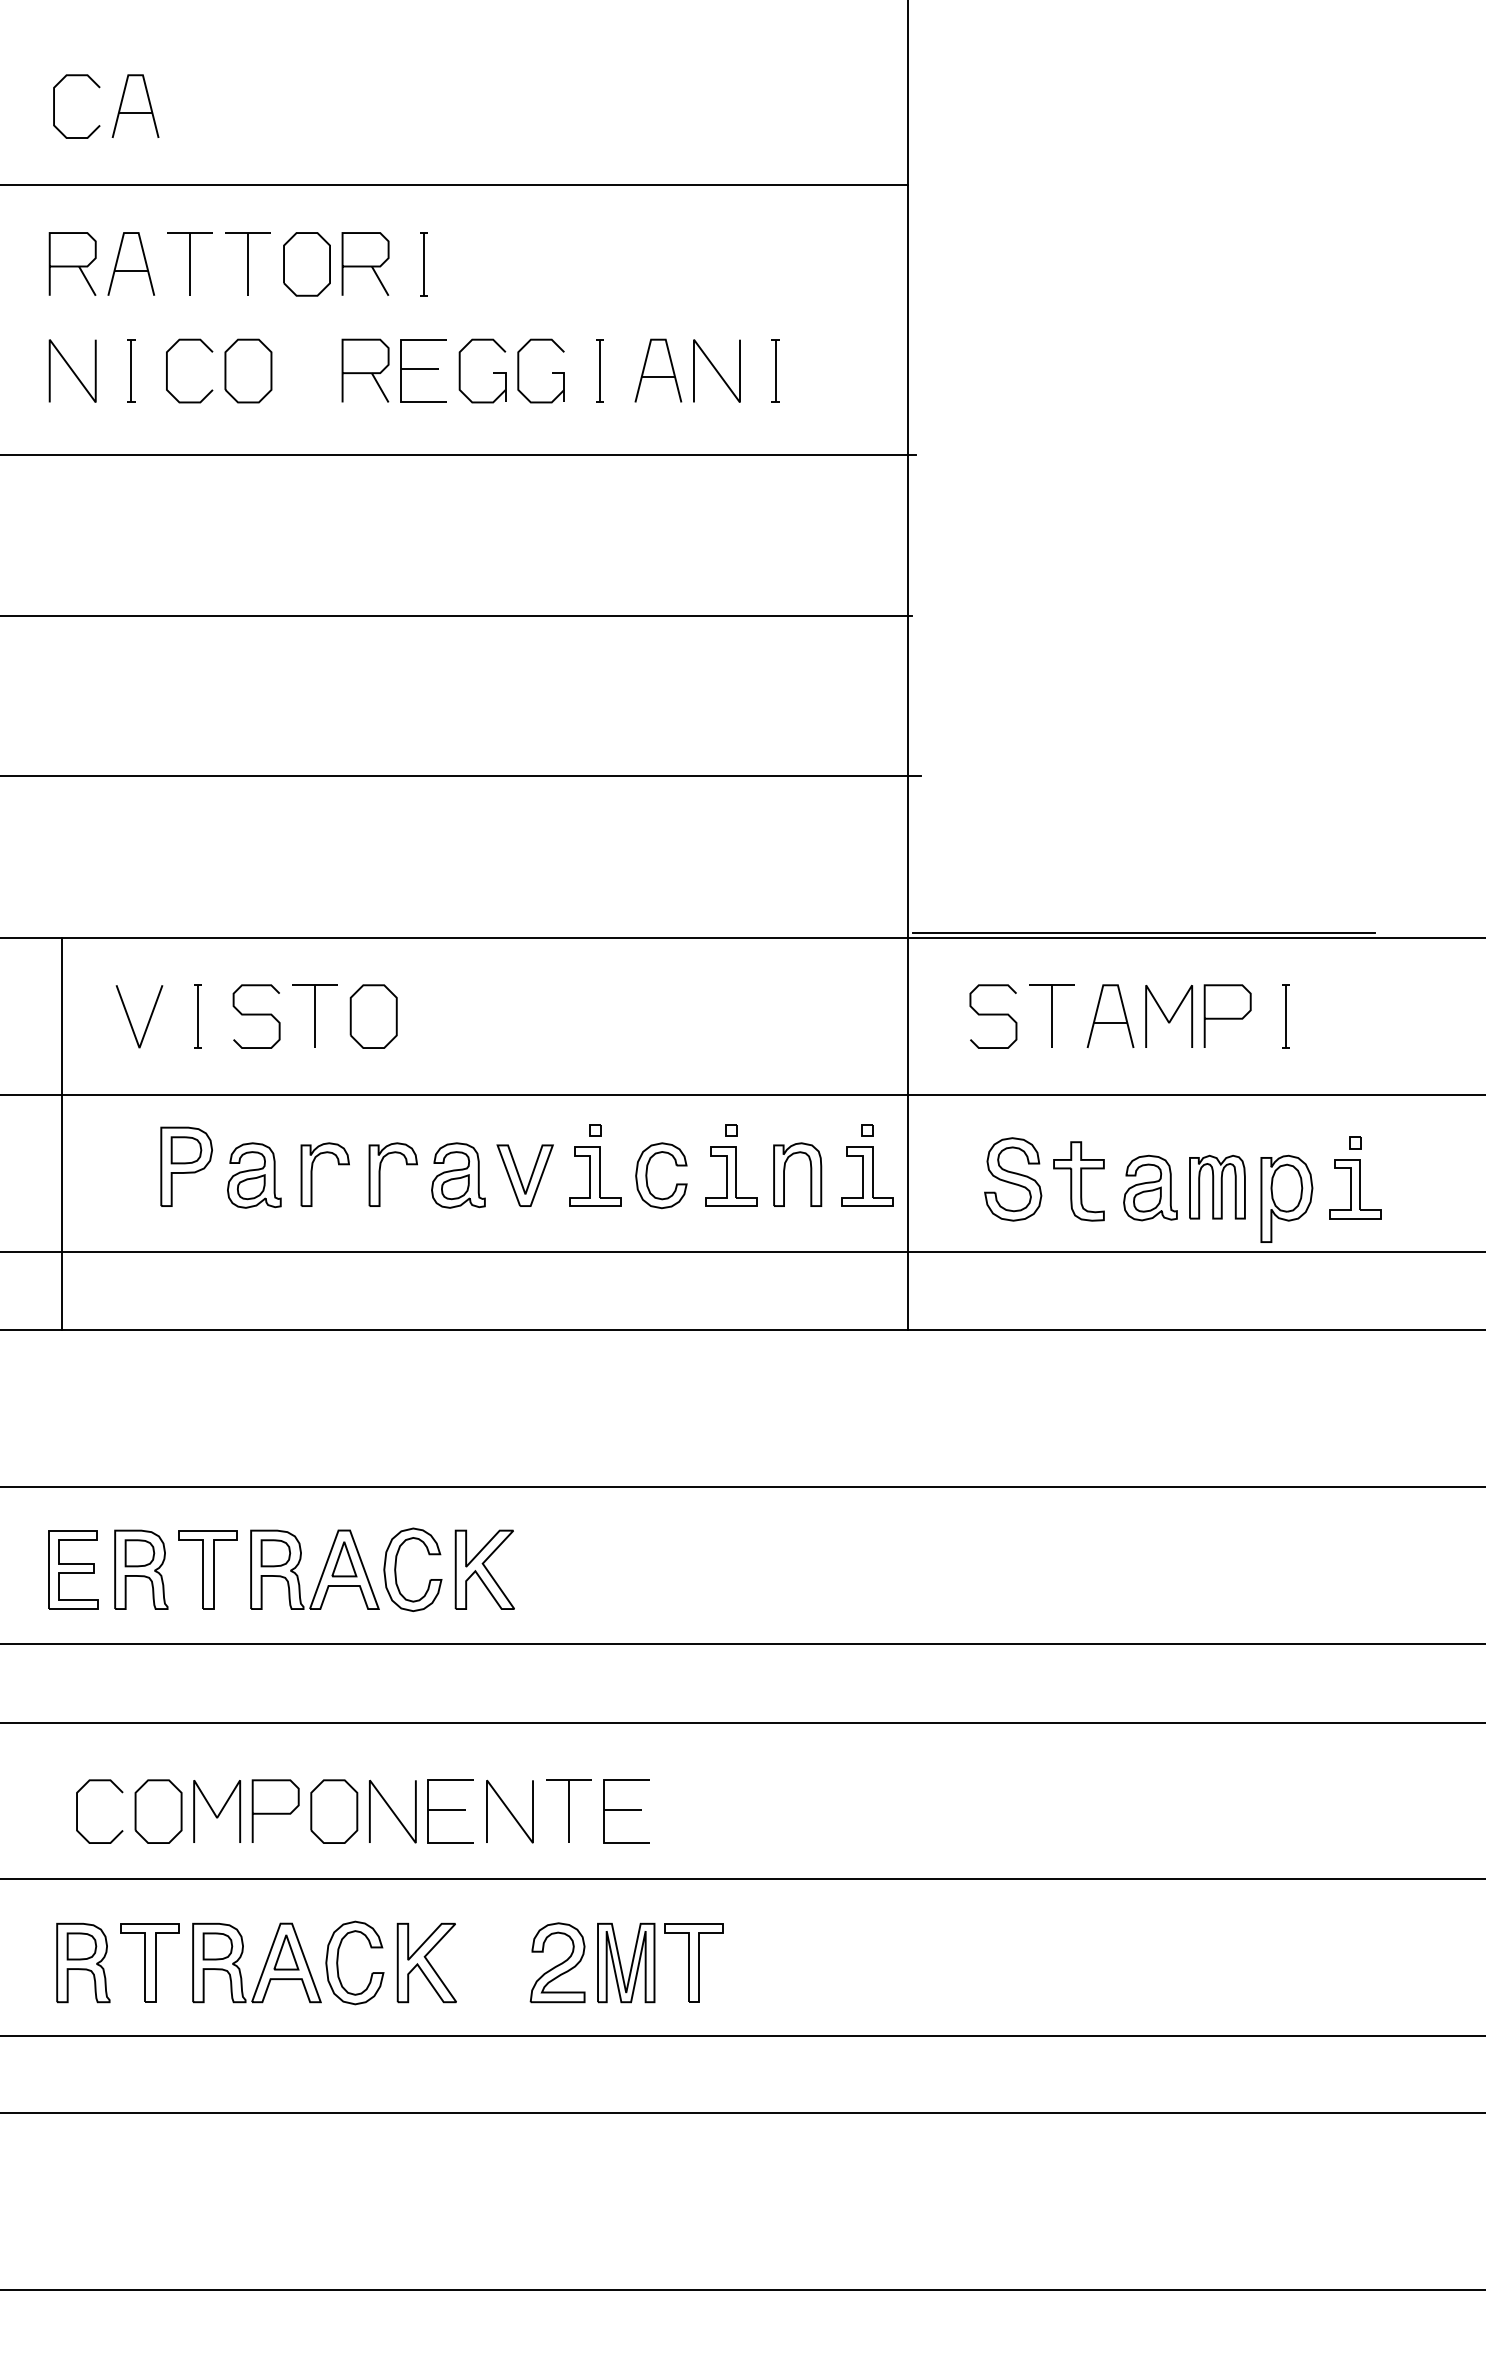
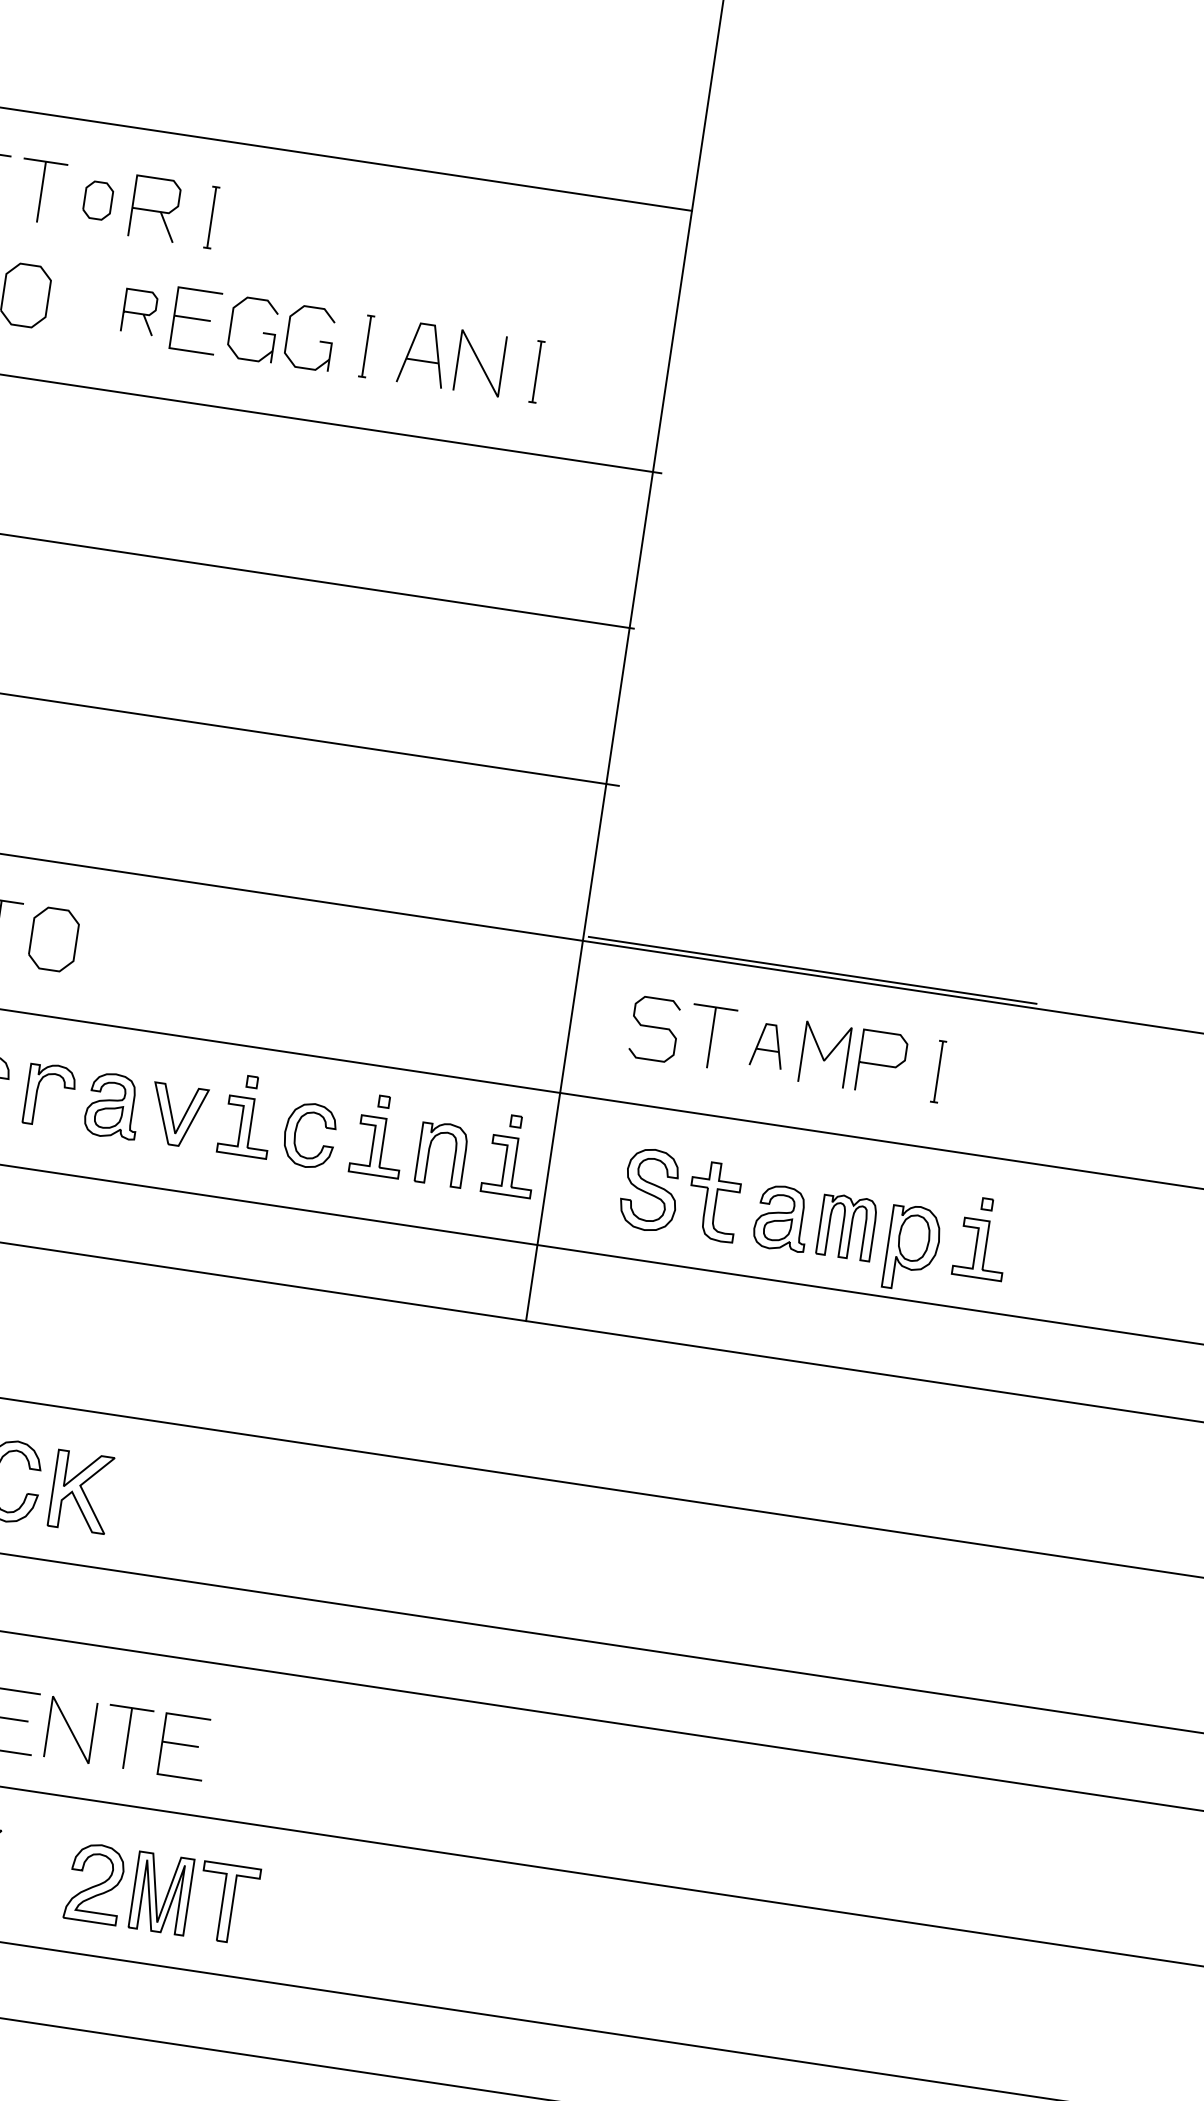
part: (306, 264) -> (97, 200), size x0.6
part: (365, 370) -> (139, 311), size x0.7
part: (1110, 1015) -> (768, 1045), size x0.7

